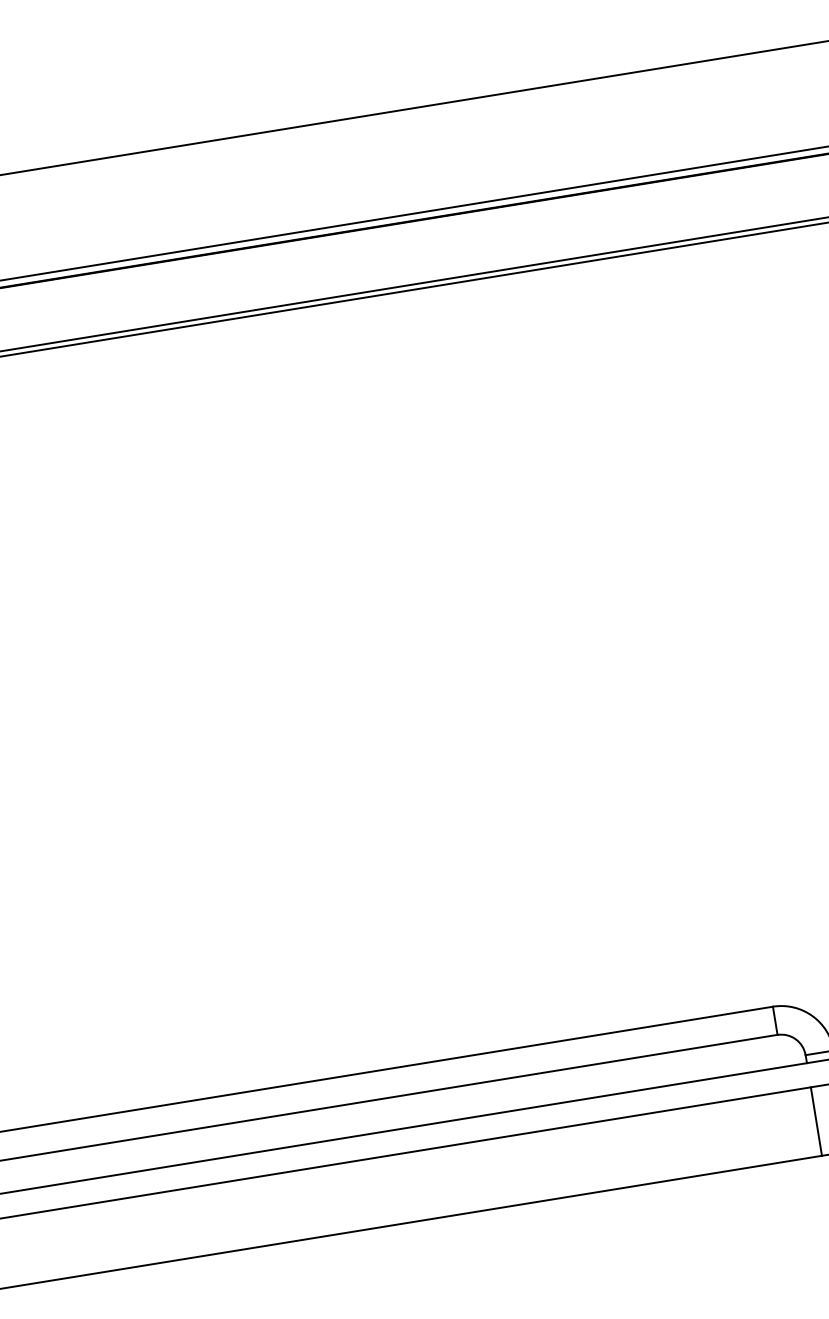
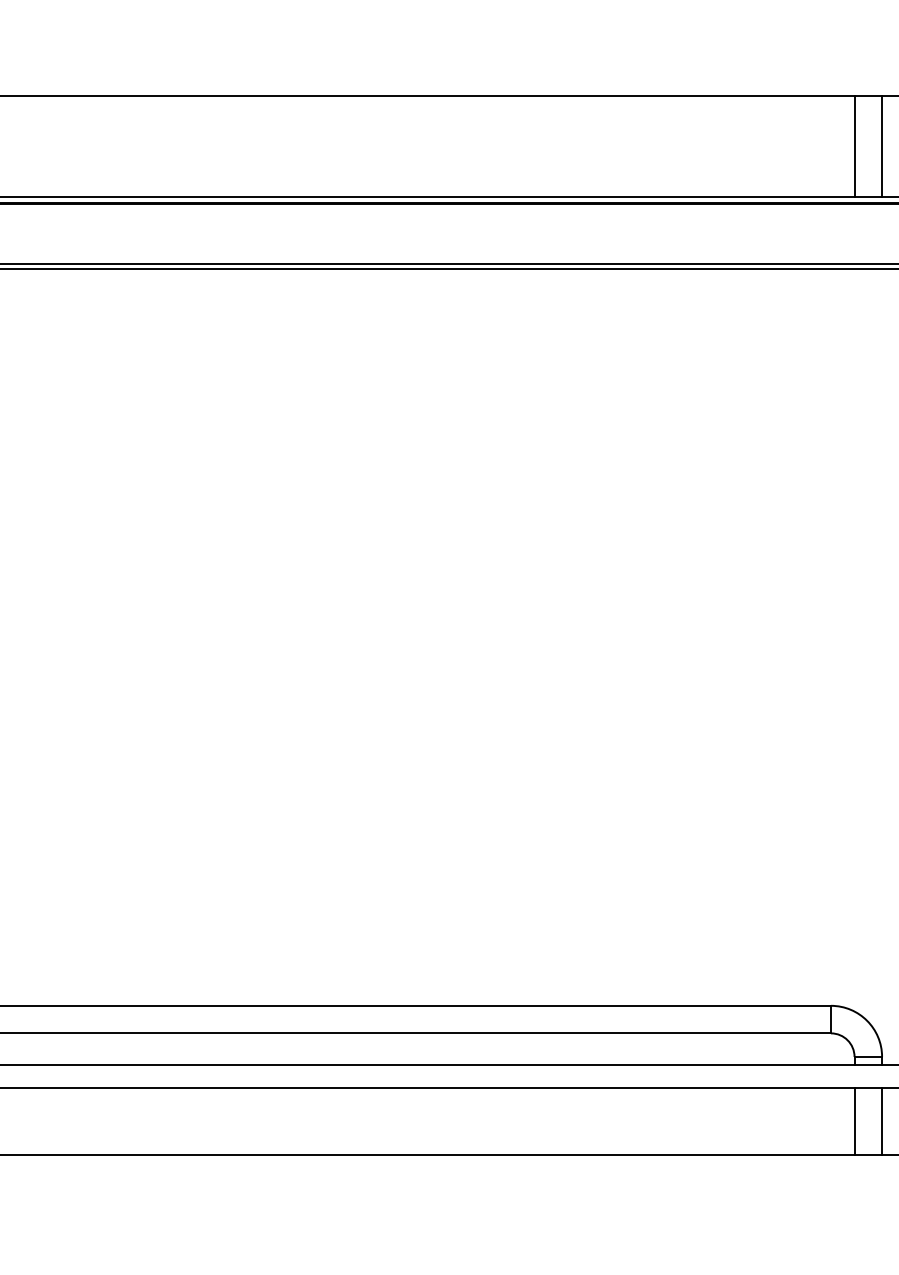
line: (683, 117) -> (882, 146), added
line: (654, 122) -> (854, 146), added

